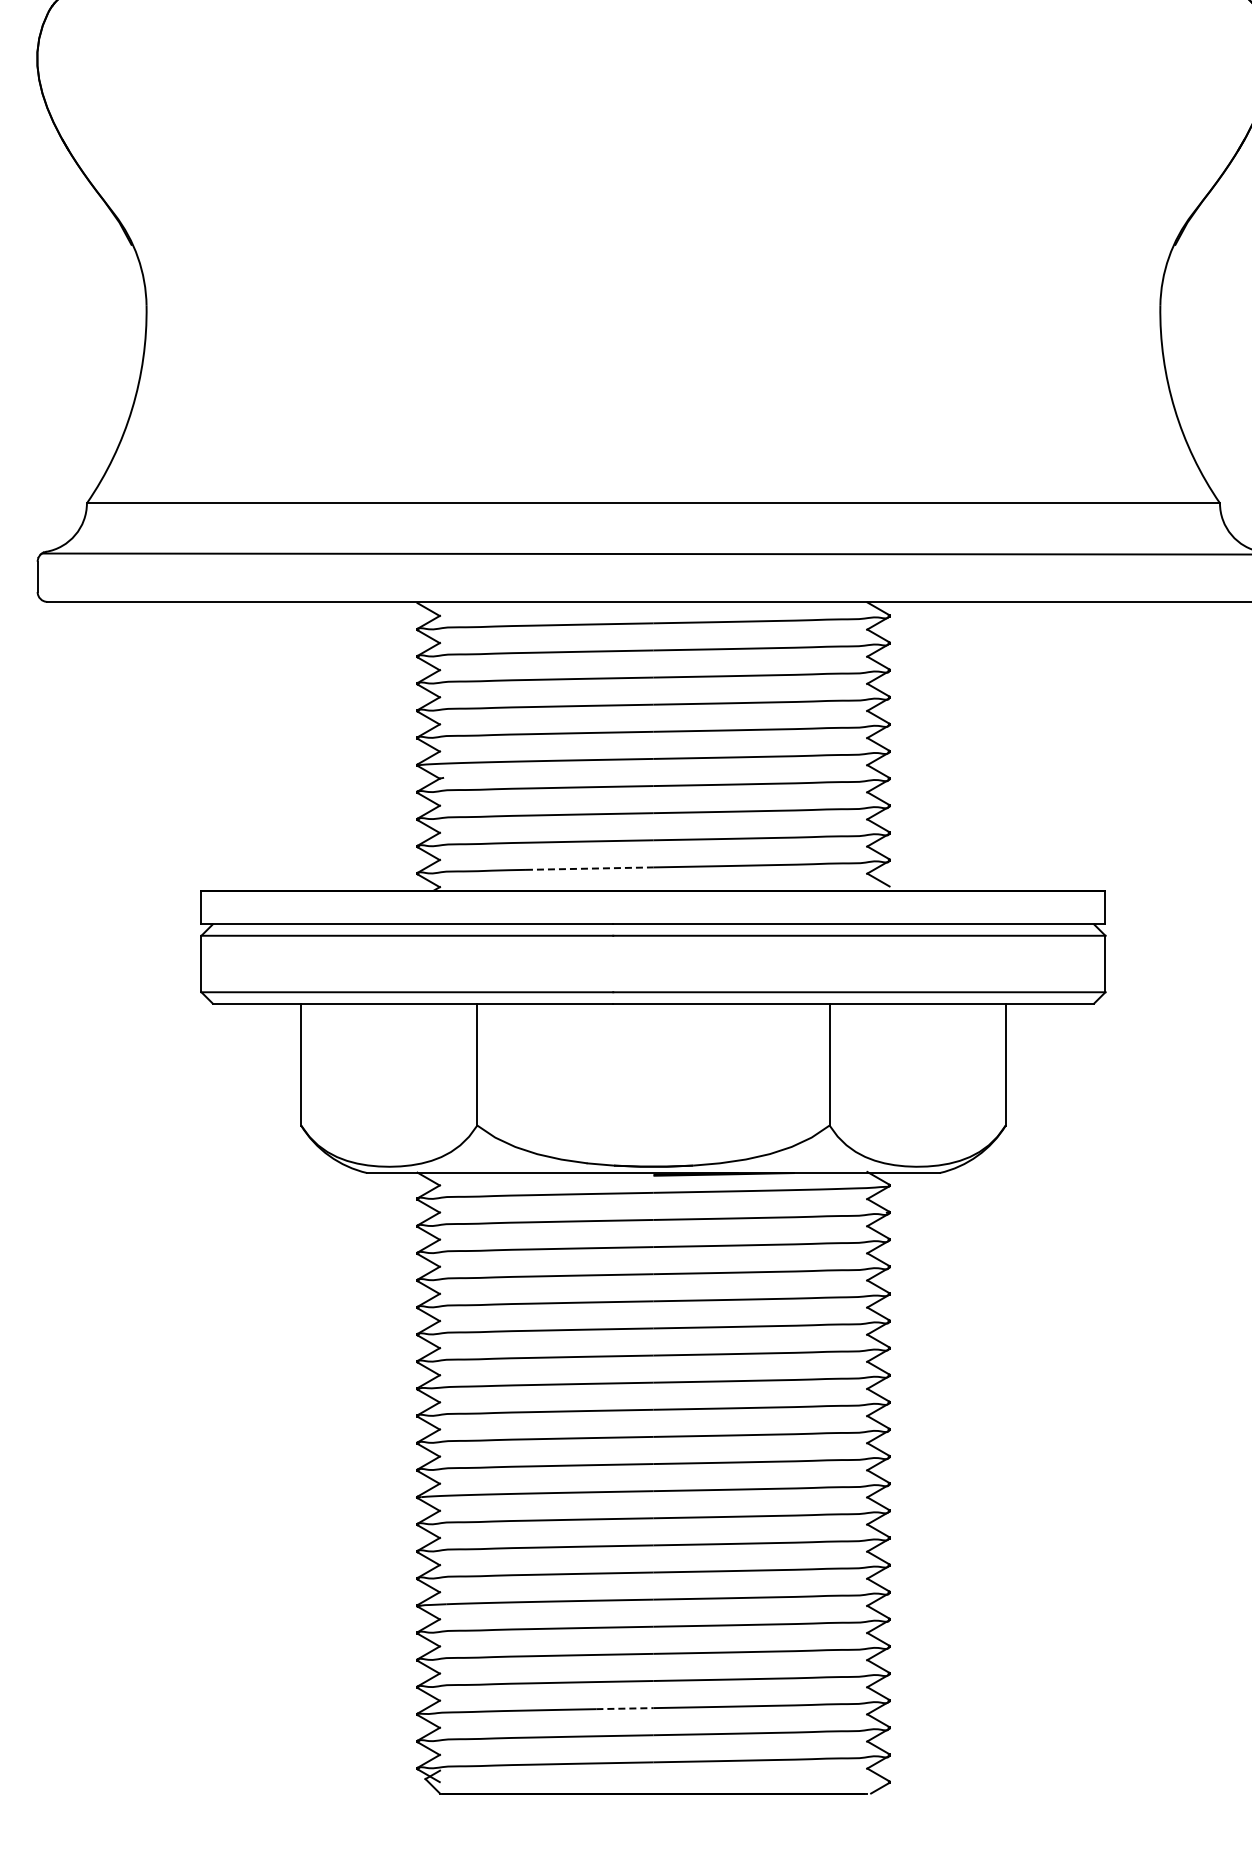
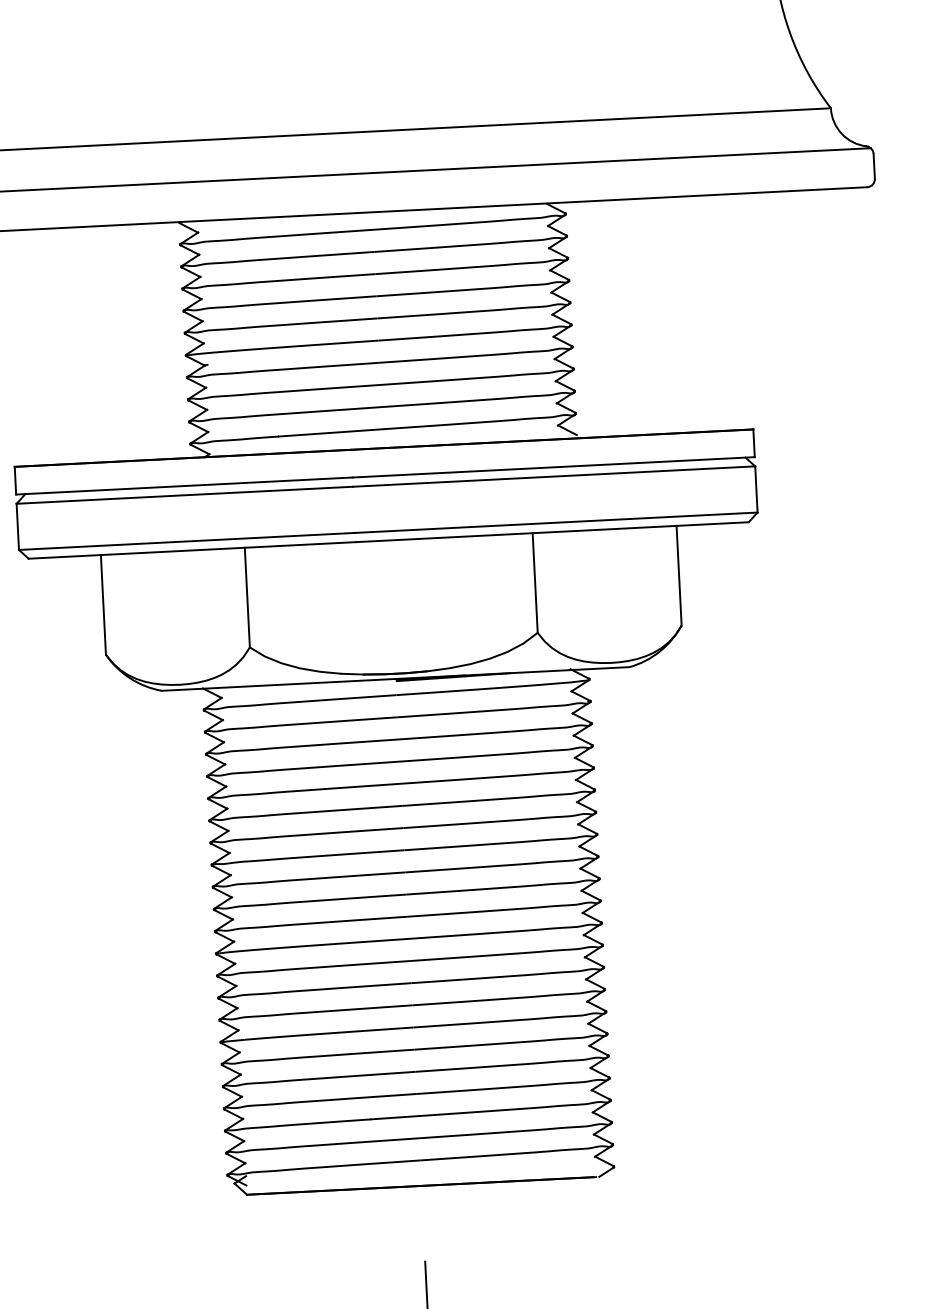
line: (589, 868) -> (330, 432), dashed -> solid
line: (624, 1708) -> (394, 1117), dashed -> solid

